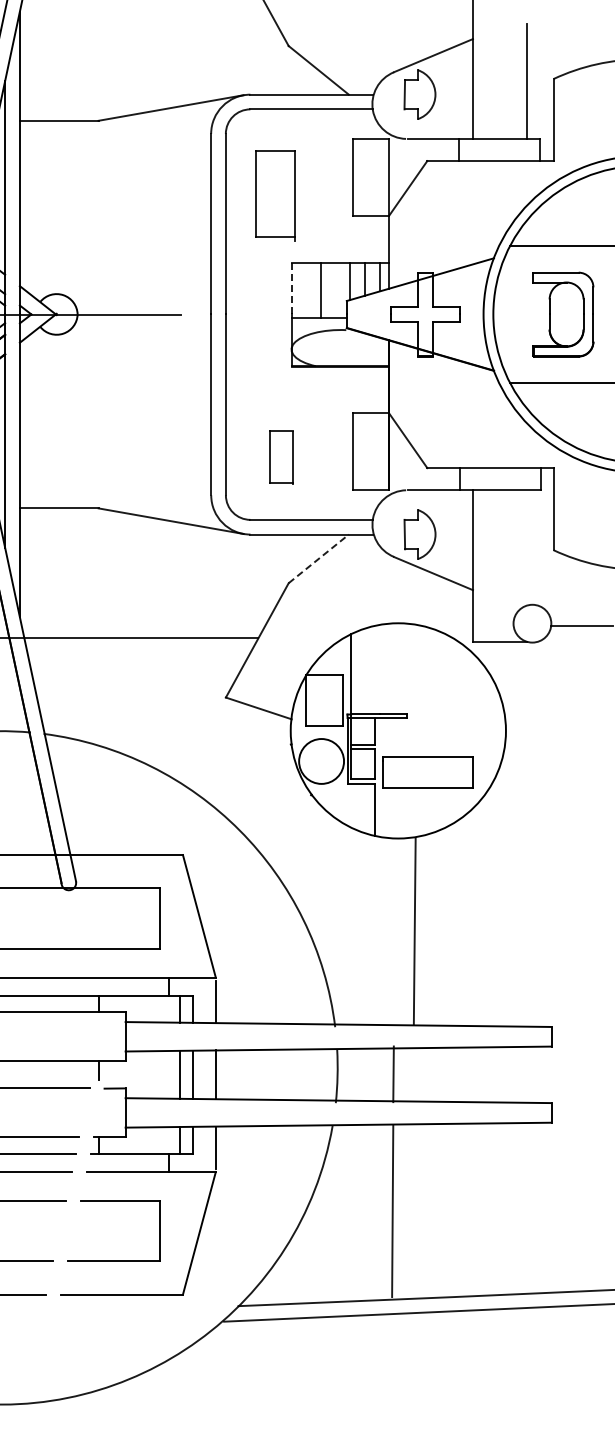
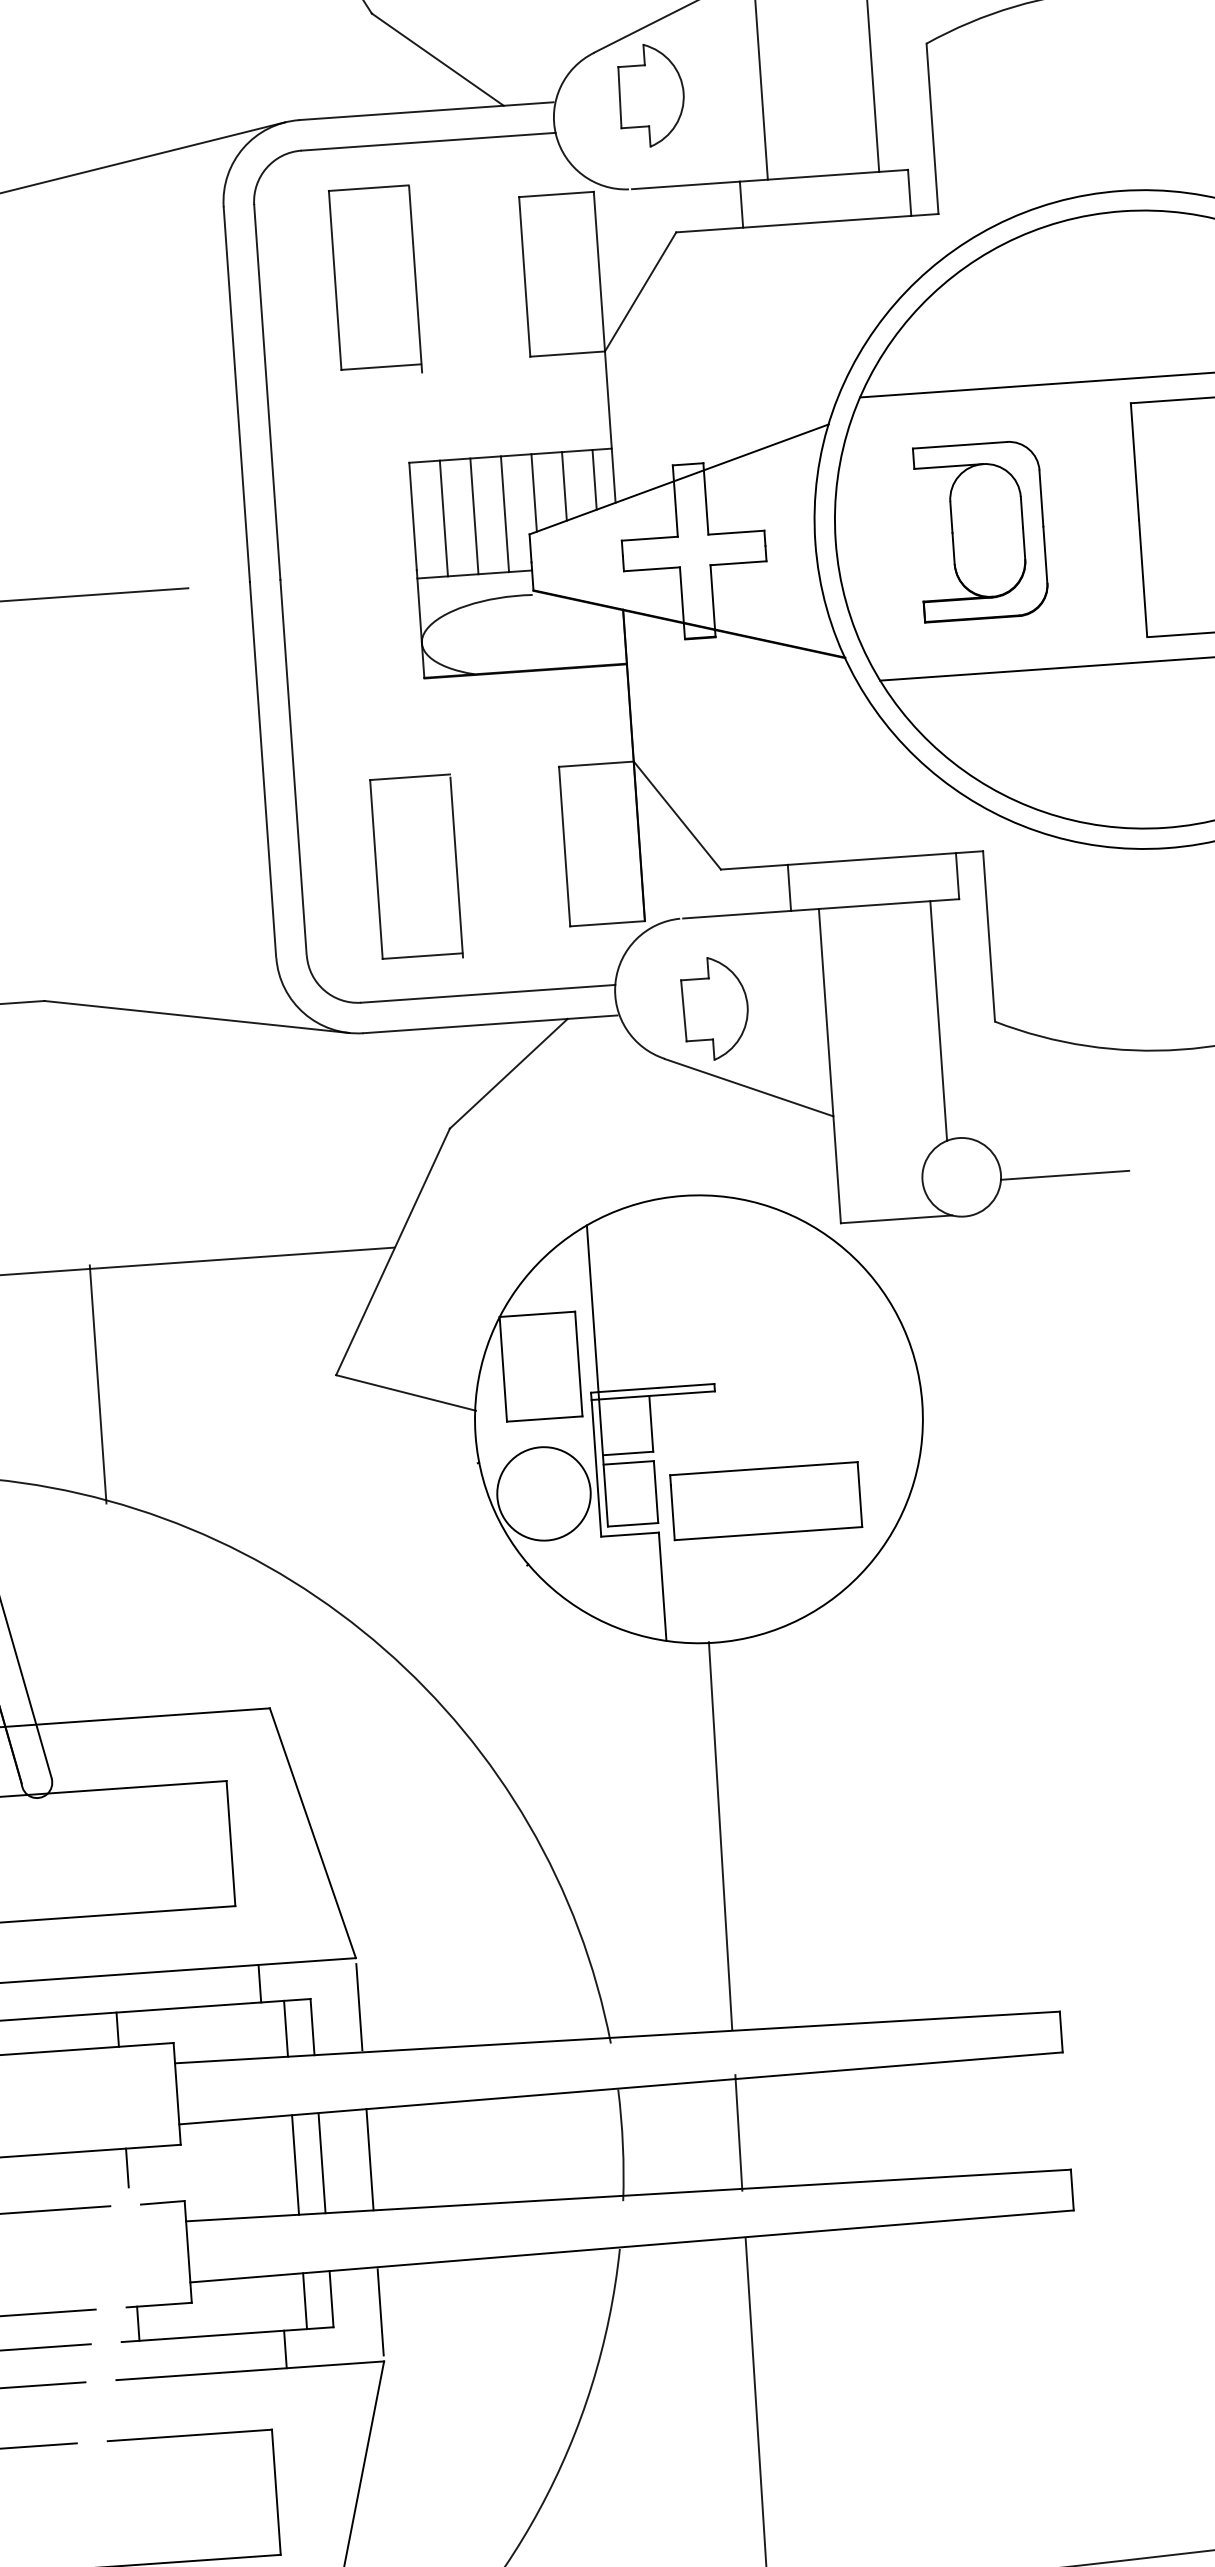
part: (275, 195) -> (375, 281), moved
line: (291, 288) -> (412, 516), dashed -> solid
line: (306, 290) -> (444, 518), added
line: (335, 290) -> (504, 514), added
part: (281, 457) -> (416, 868), size x1.67
line: (526, 547) -> (938, 1019), added
line: (318, 558) -> (508, 1073), dashed -> solid
line: (111, 693) -> (98, 1383), added
line: (414, 931) -> (720, 1836), moved

